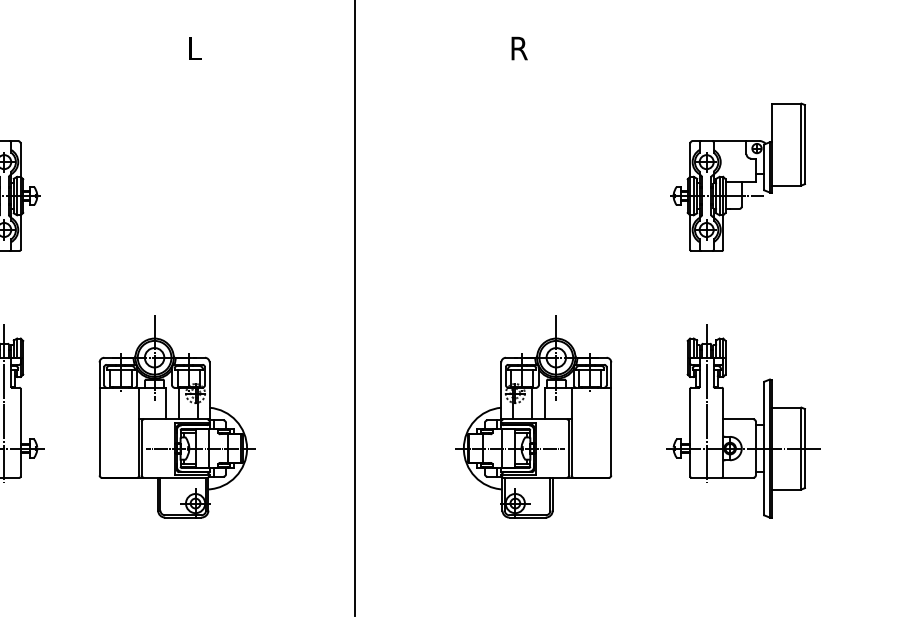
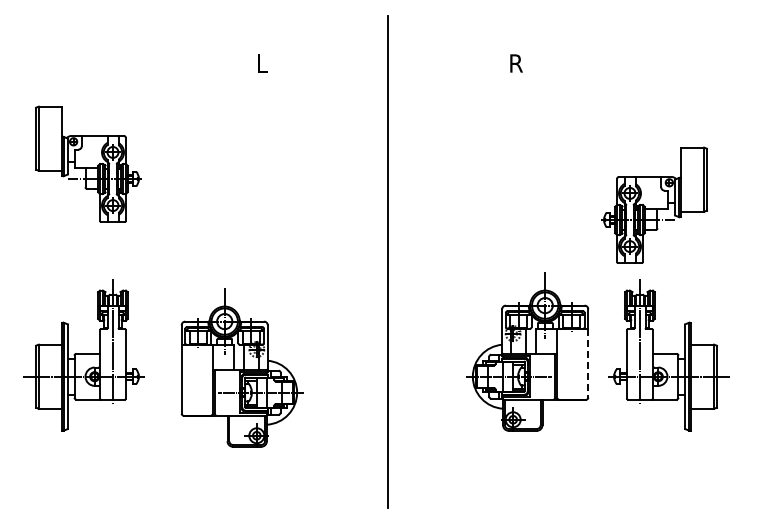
part: (737, 176) -> (654, 204), moved
part: (176, 416) -> (241, 367), moved
part: (743, 421) -> (668, 355), moved
line: (611, 431) -> (588, 363), solid -> dashed

